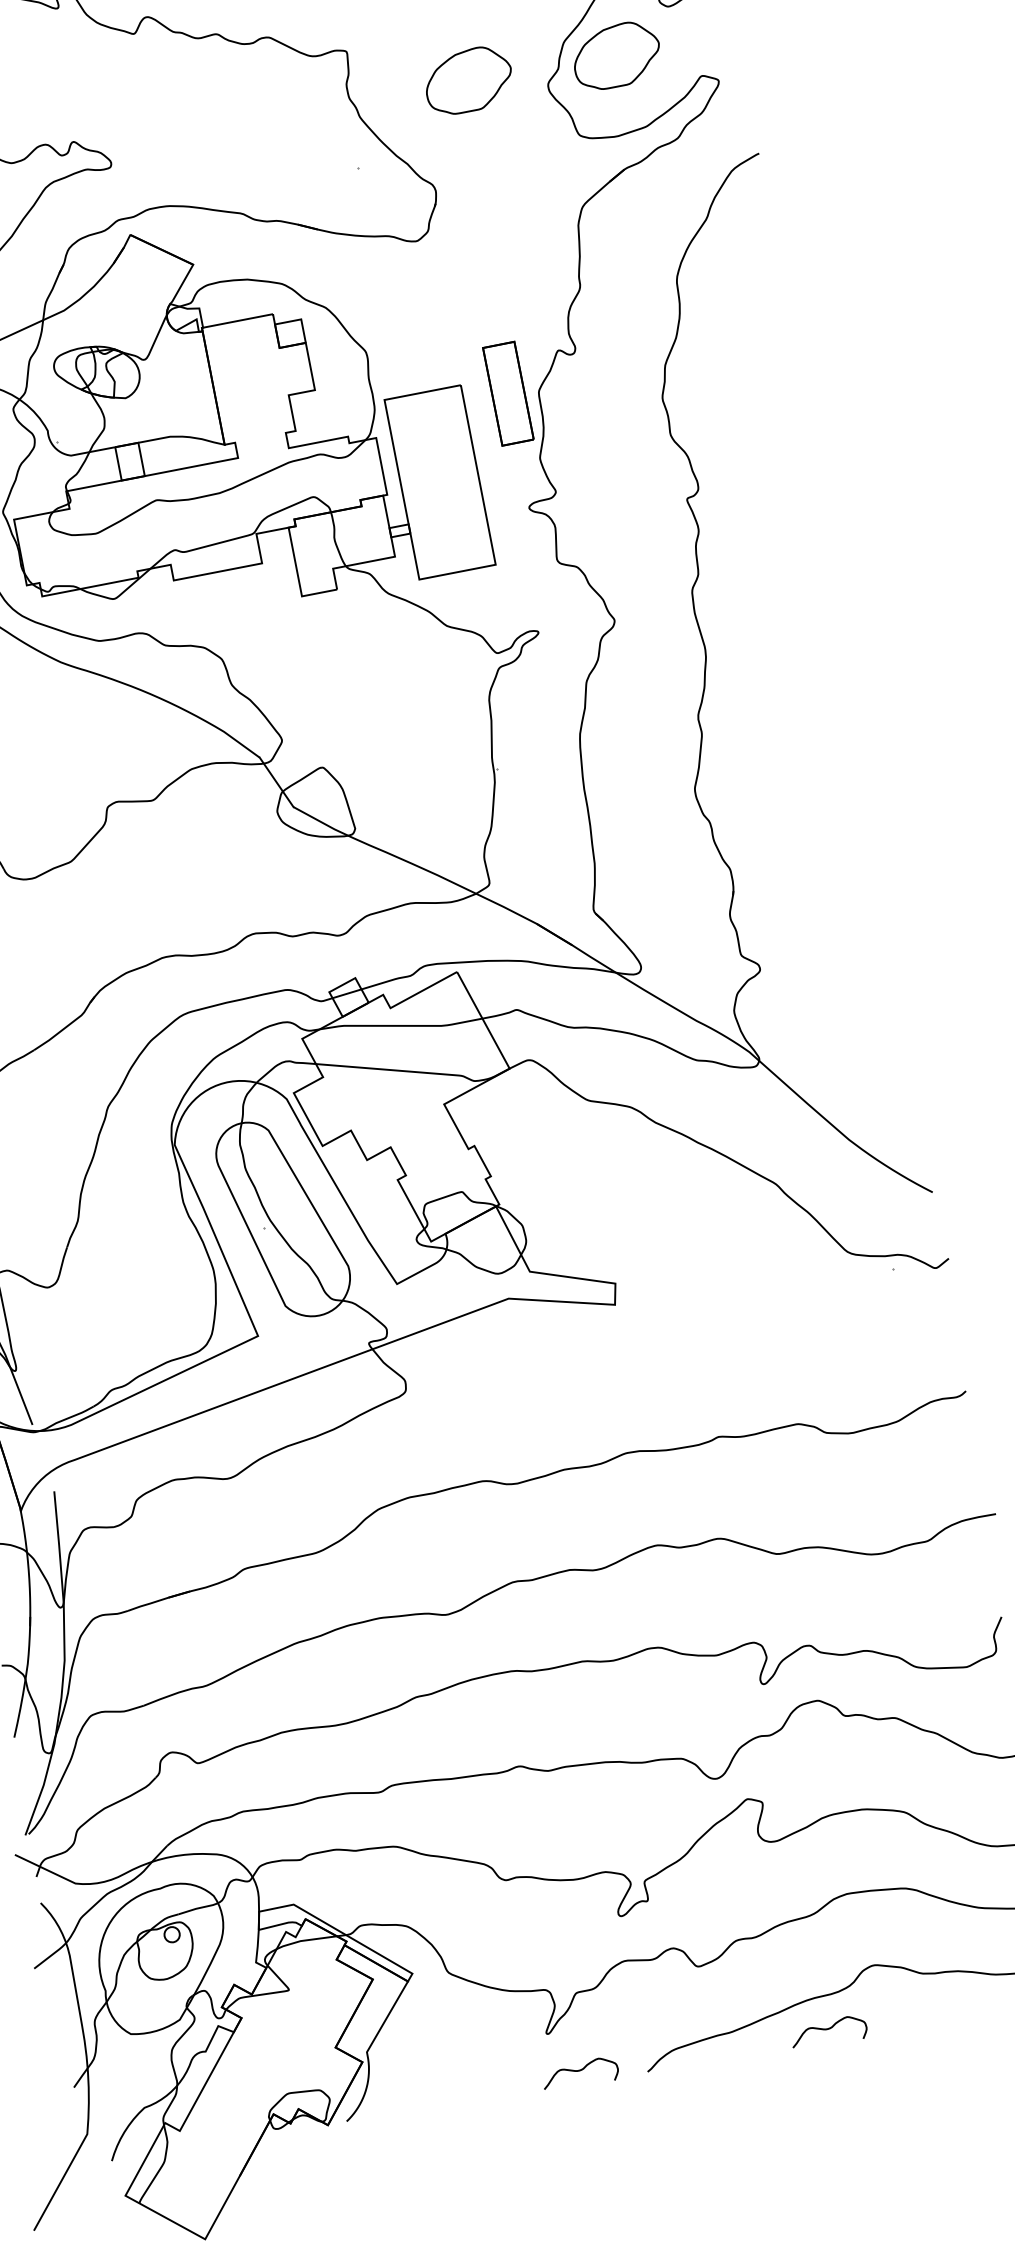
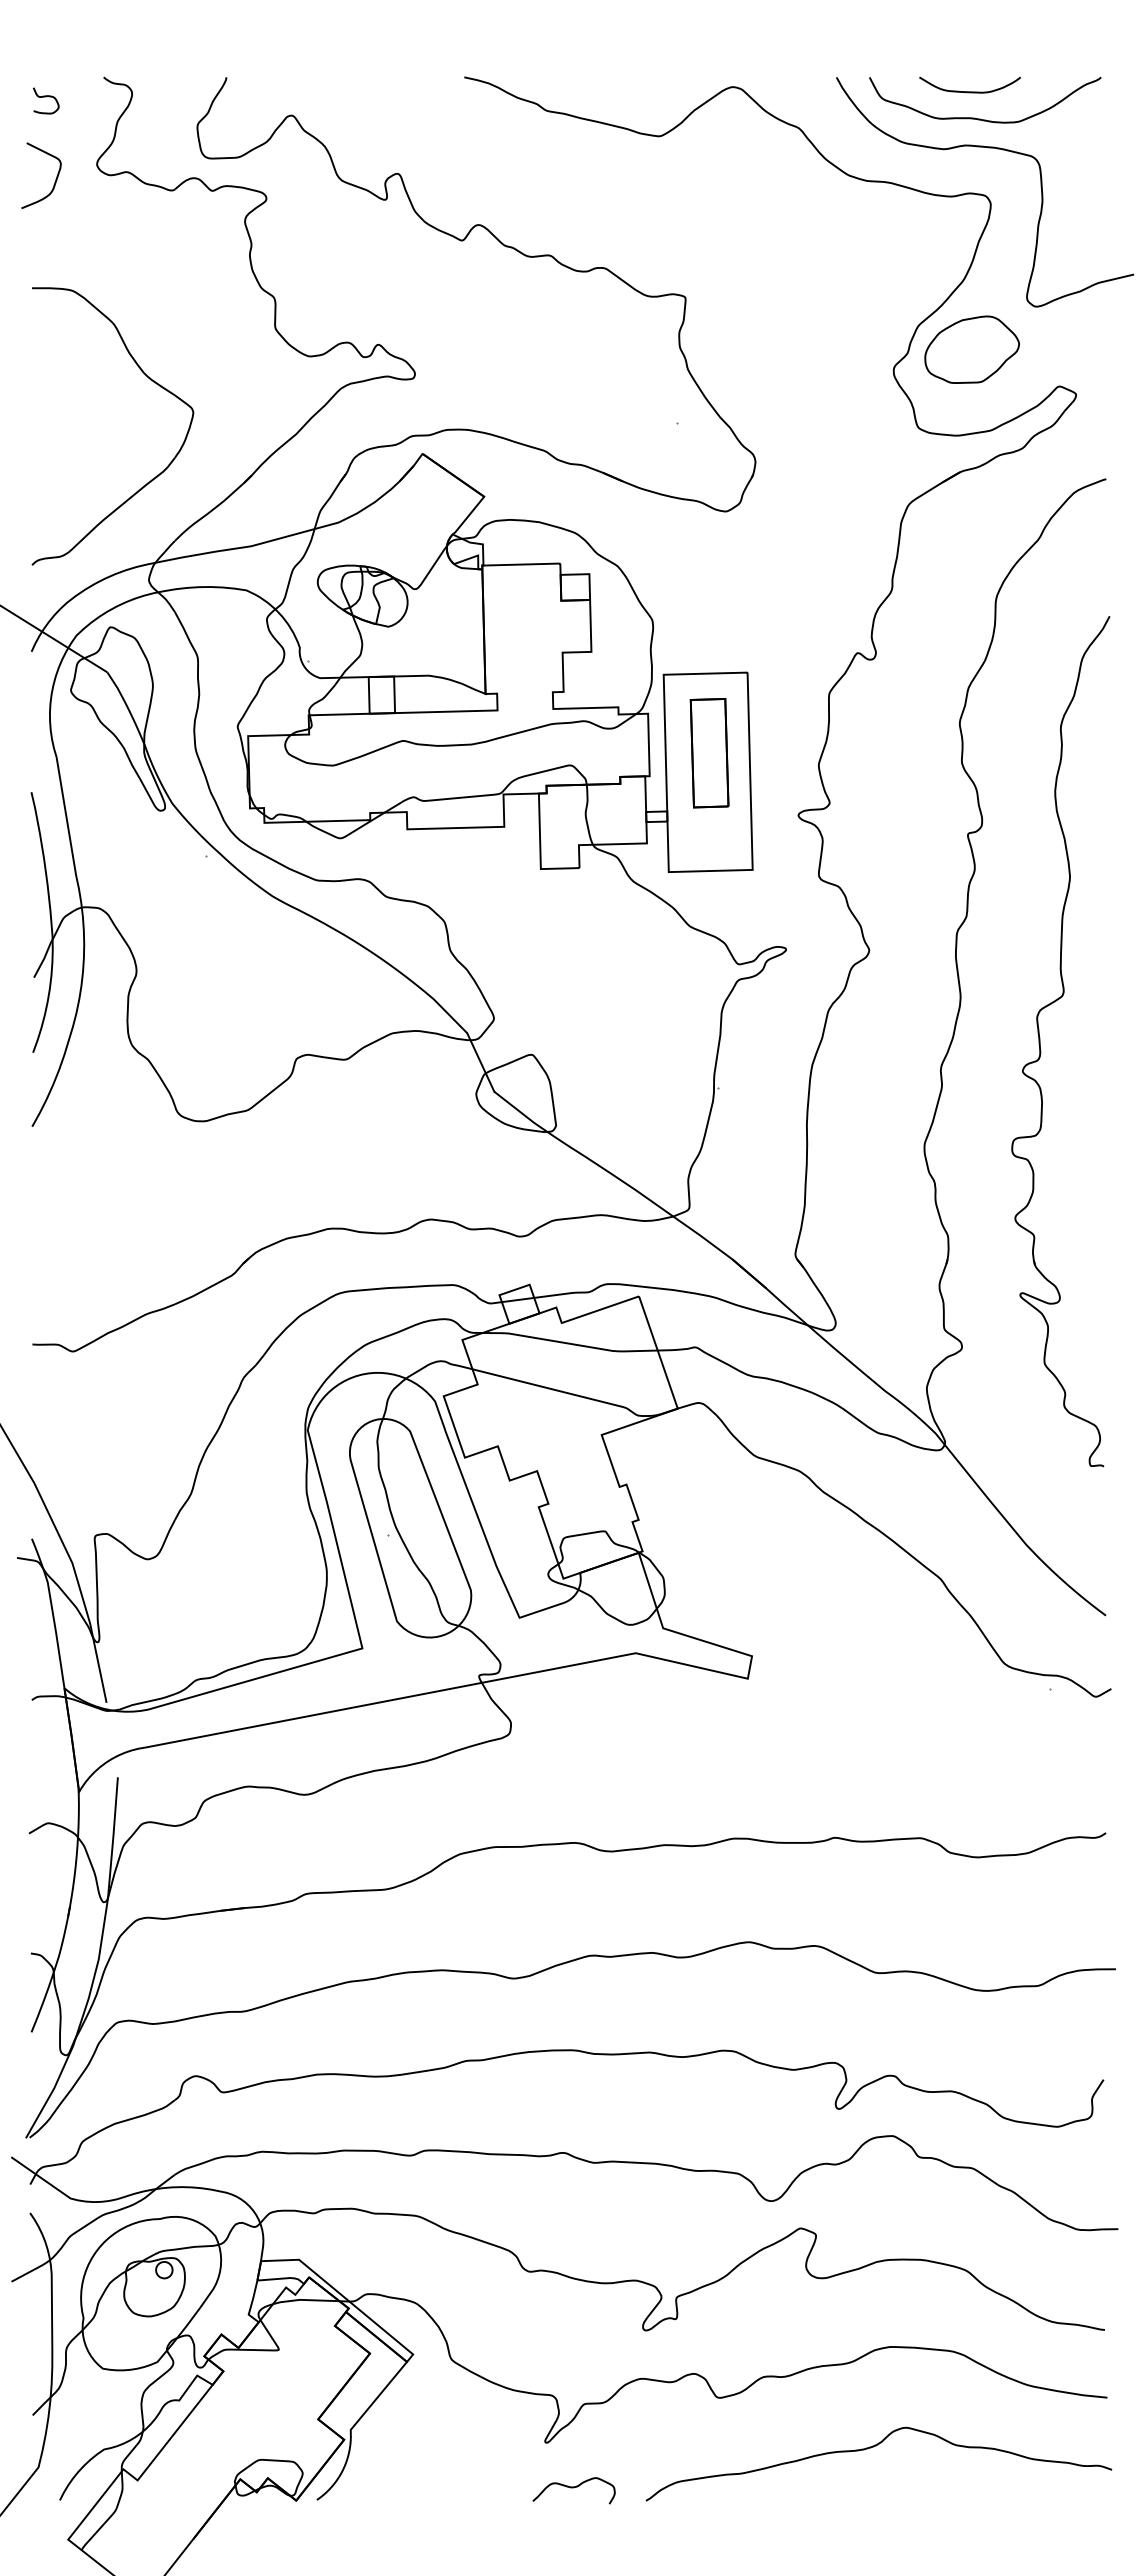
part: (468, 80) -> (809, 349), removed
part: (508, 394) -> (709, 753), moved
part: (785, 677) -> (1040, 1041), added
curve: (828, 2030) -> (845, 2488), removed

